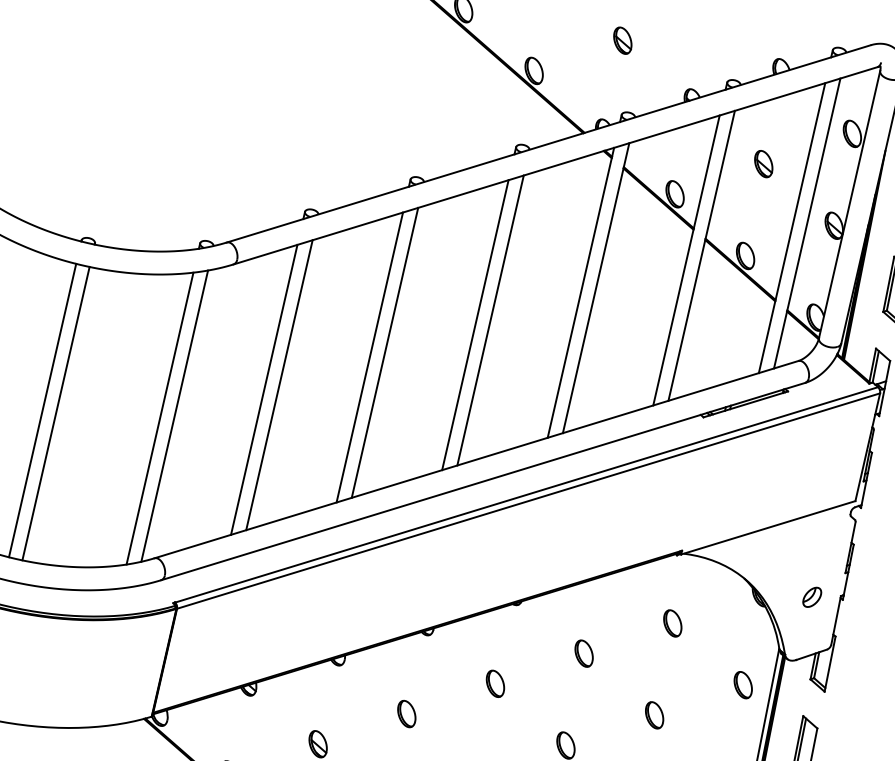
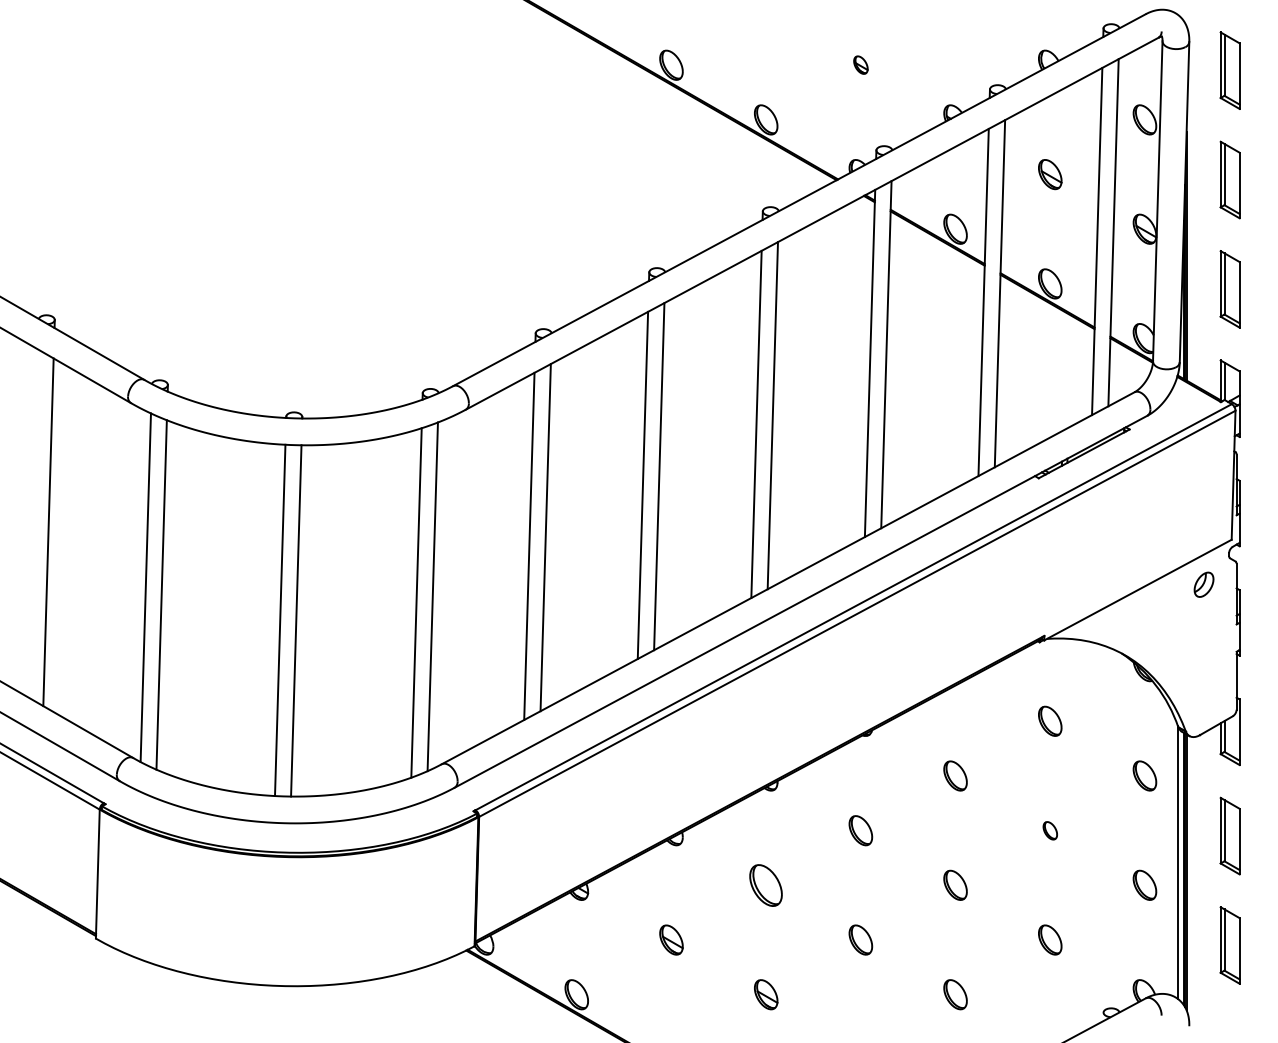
part: (622, 40) -> (860, 64), size x0.6
part: (811, 597) -> (1203, 584), moved
part: (407, 713) -> (766, 884), size x1.4
part: (654, 715) -> (1050, 830), size x0.6

